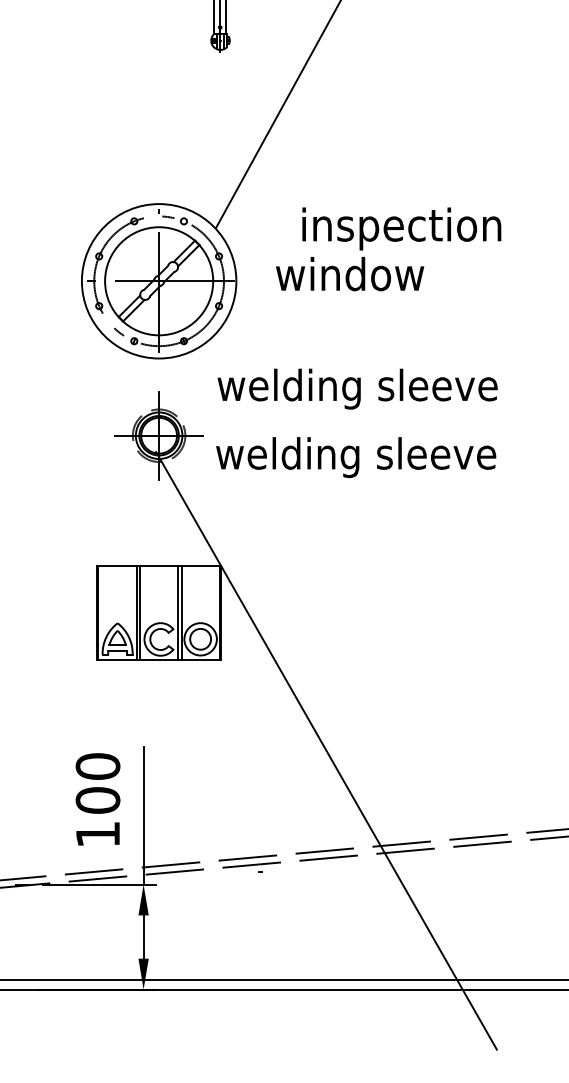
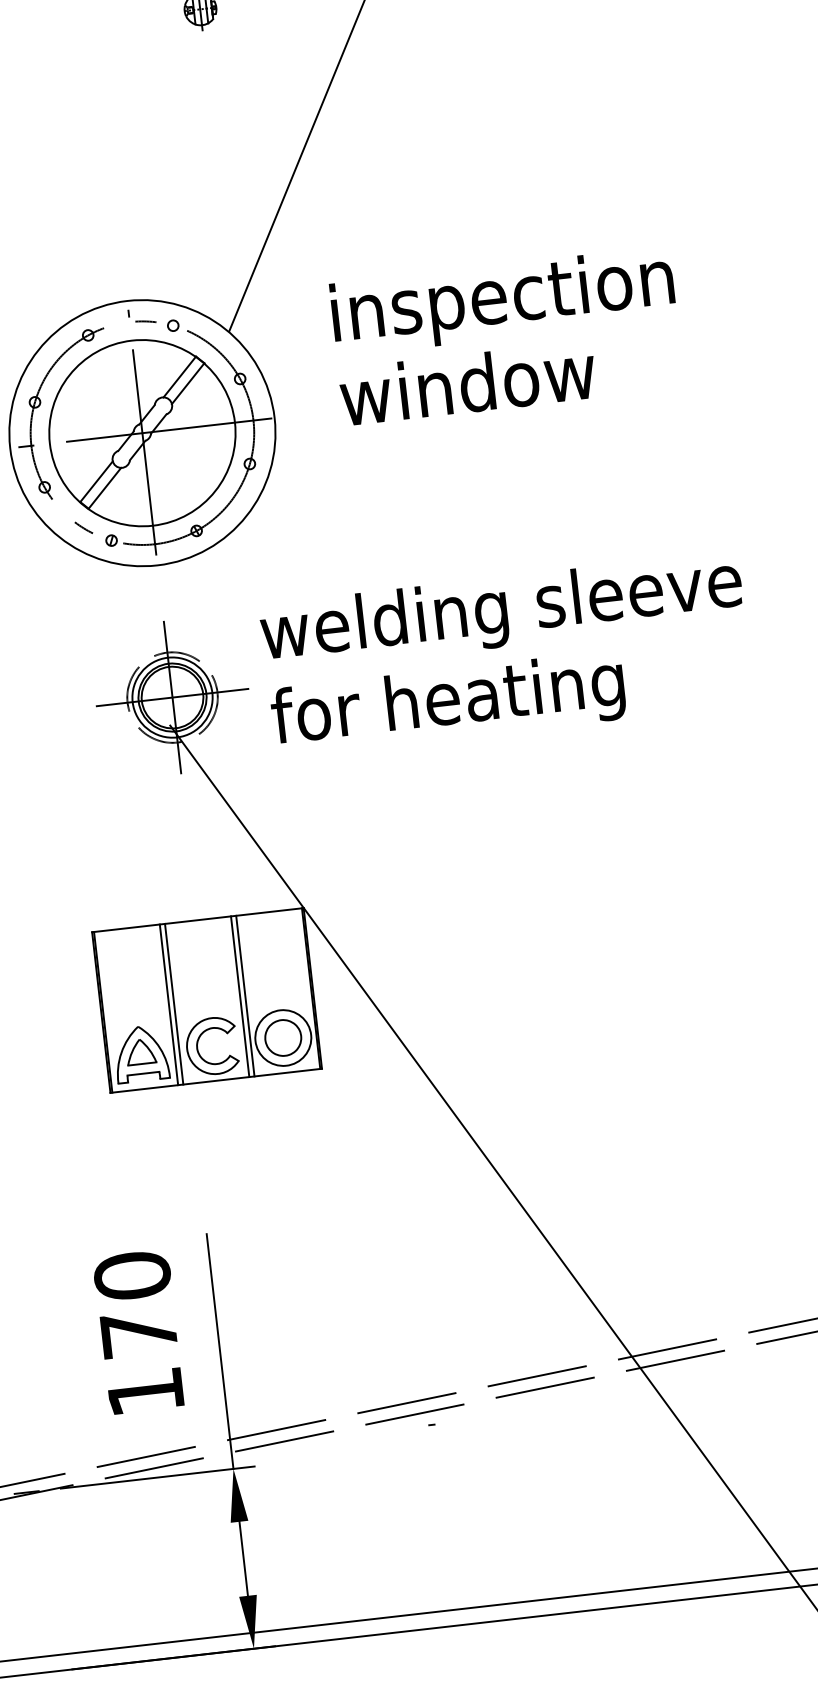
text: (401, 228) -> (502, 300), moved
text: (357, 388) -> (501, 611), moved
text: (355, 457) -> (512, 696), welding sleeve -> for heating
text: (97, 800) -> (138, 1334), 100 -> 170

